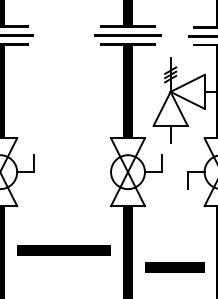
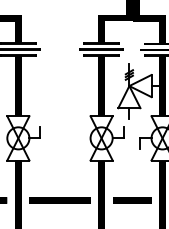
line: (63, 250) -> (59, 200), moved

